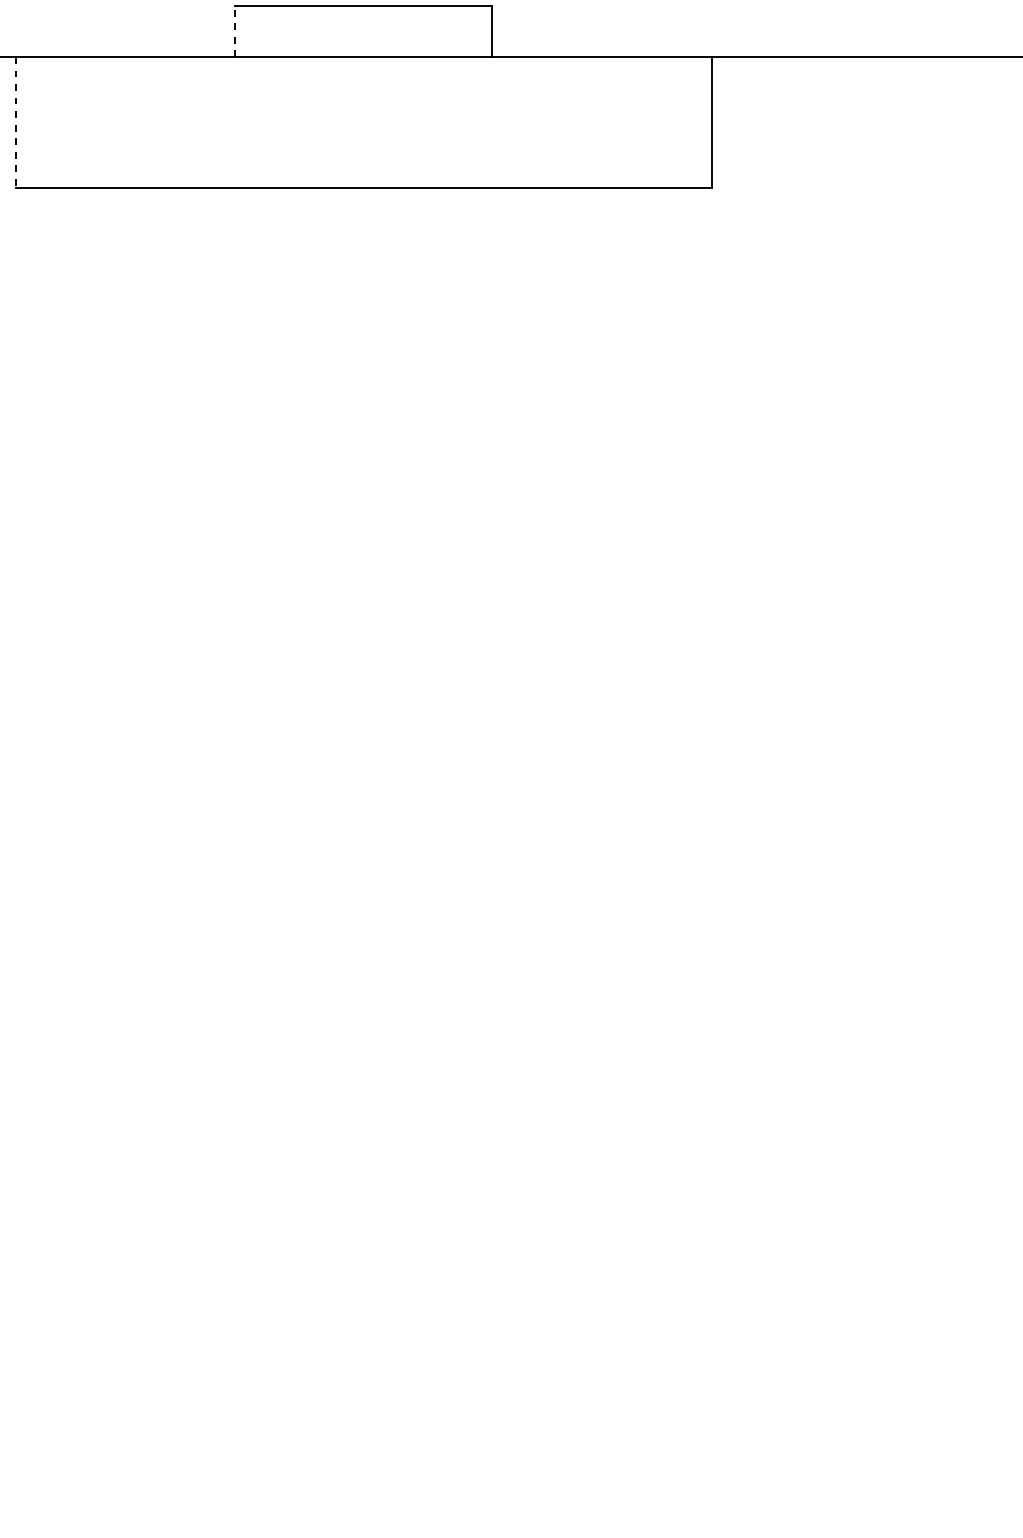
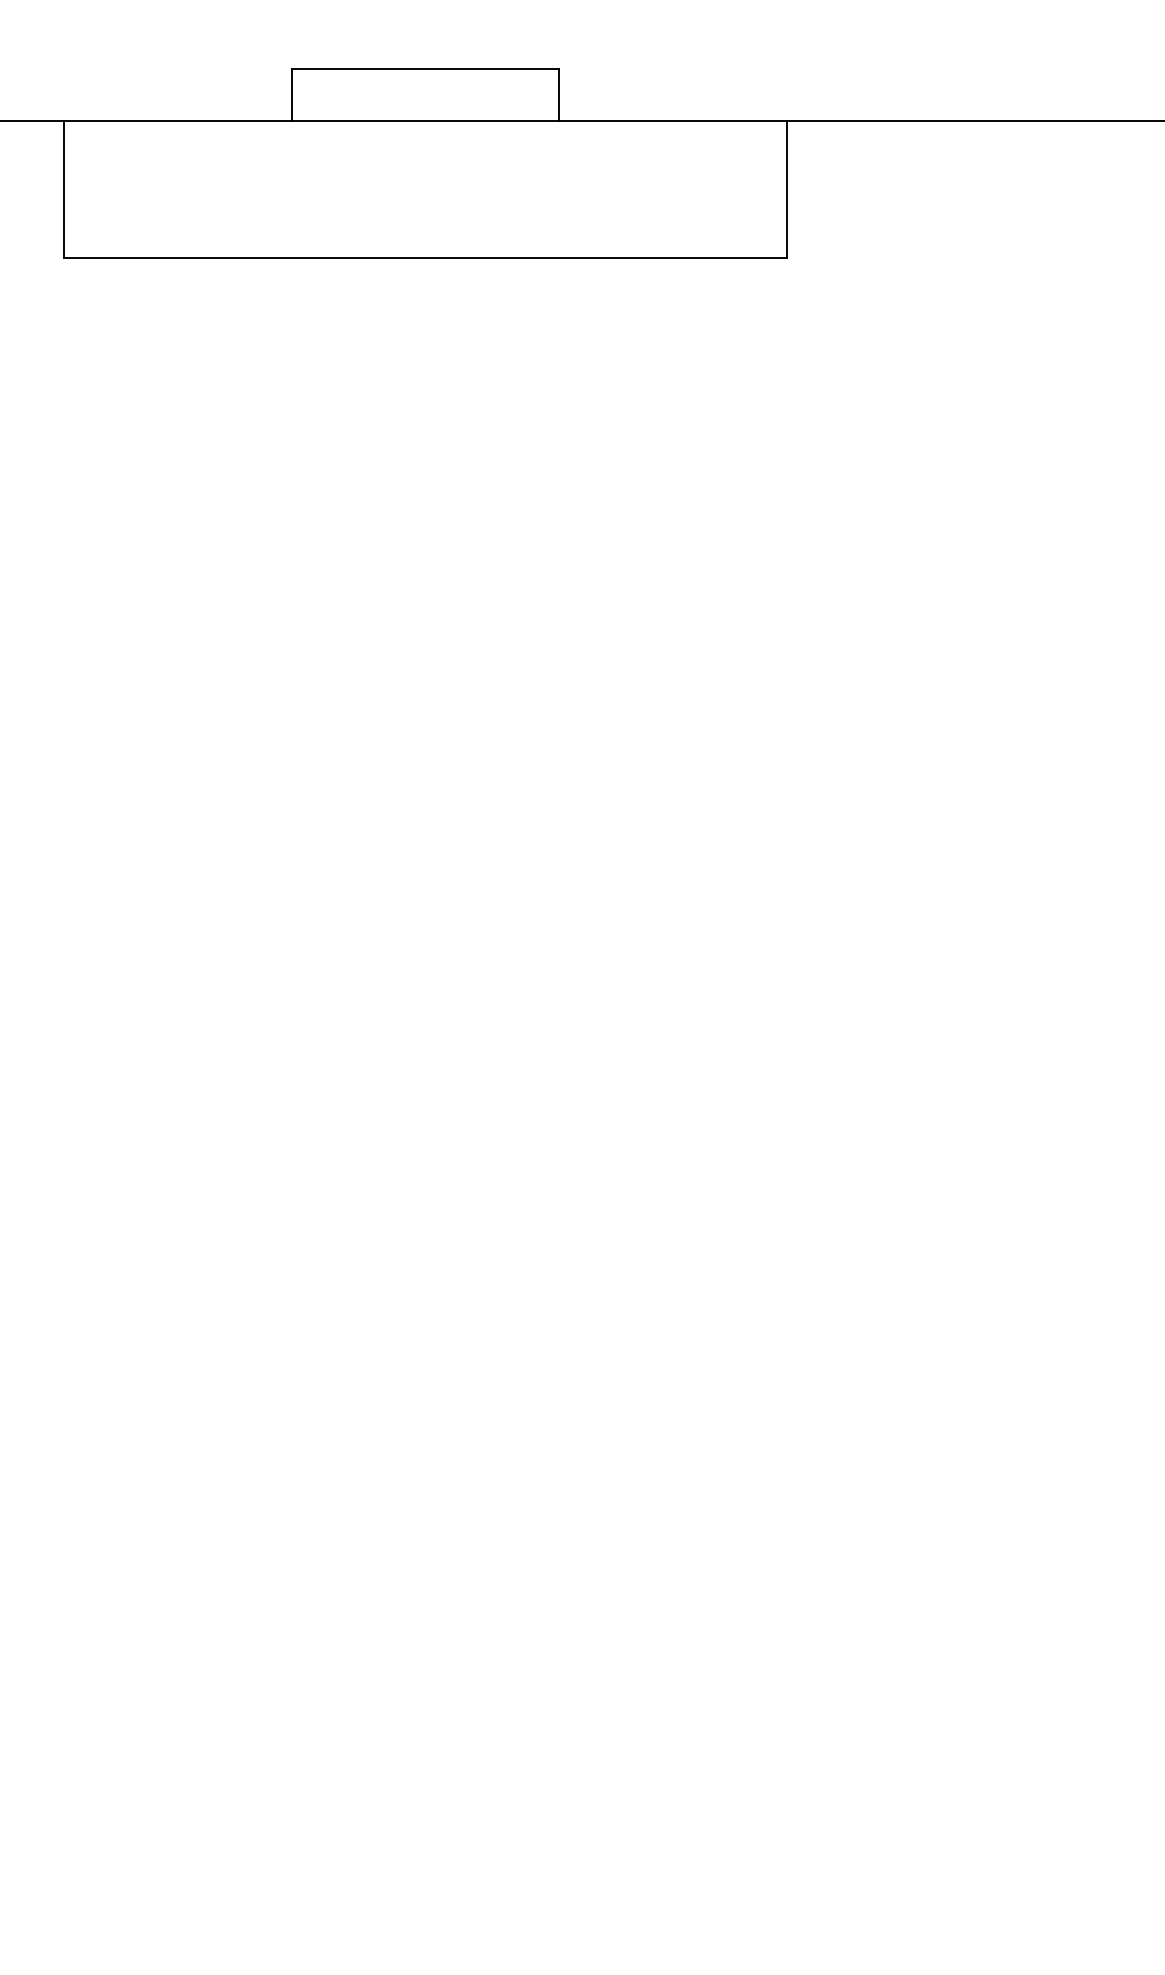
line: (235, 31) -> (292, 94), dashed -> solid
line: (15, 122) -> (63, 189), dashed -> solid

